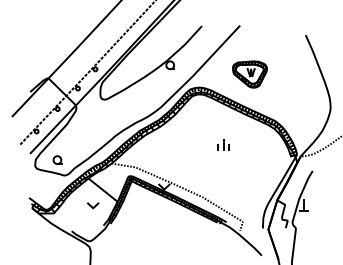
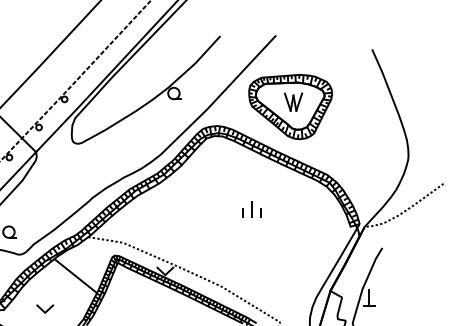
part: (249, 74) -> (289, 106), size x1.67
part: (93, 205) -> (45, 308), moved

